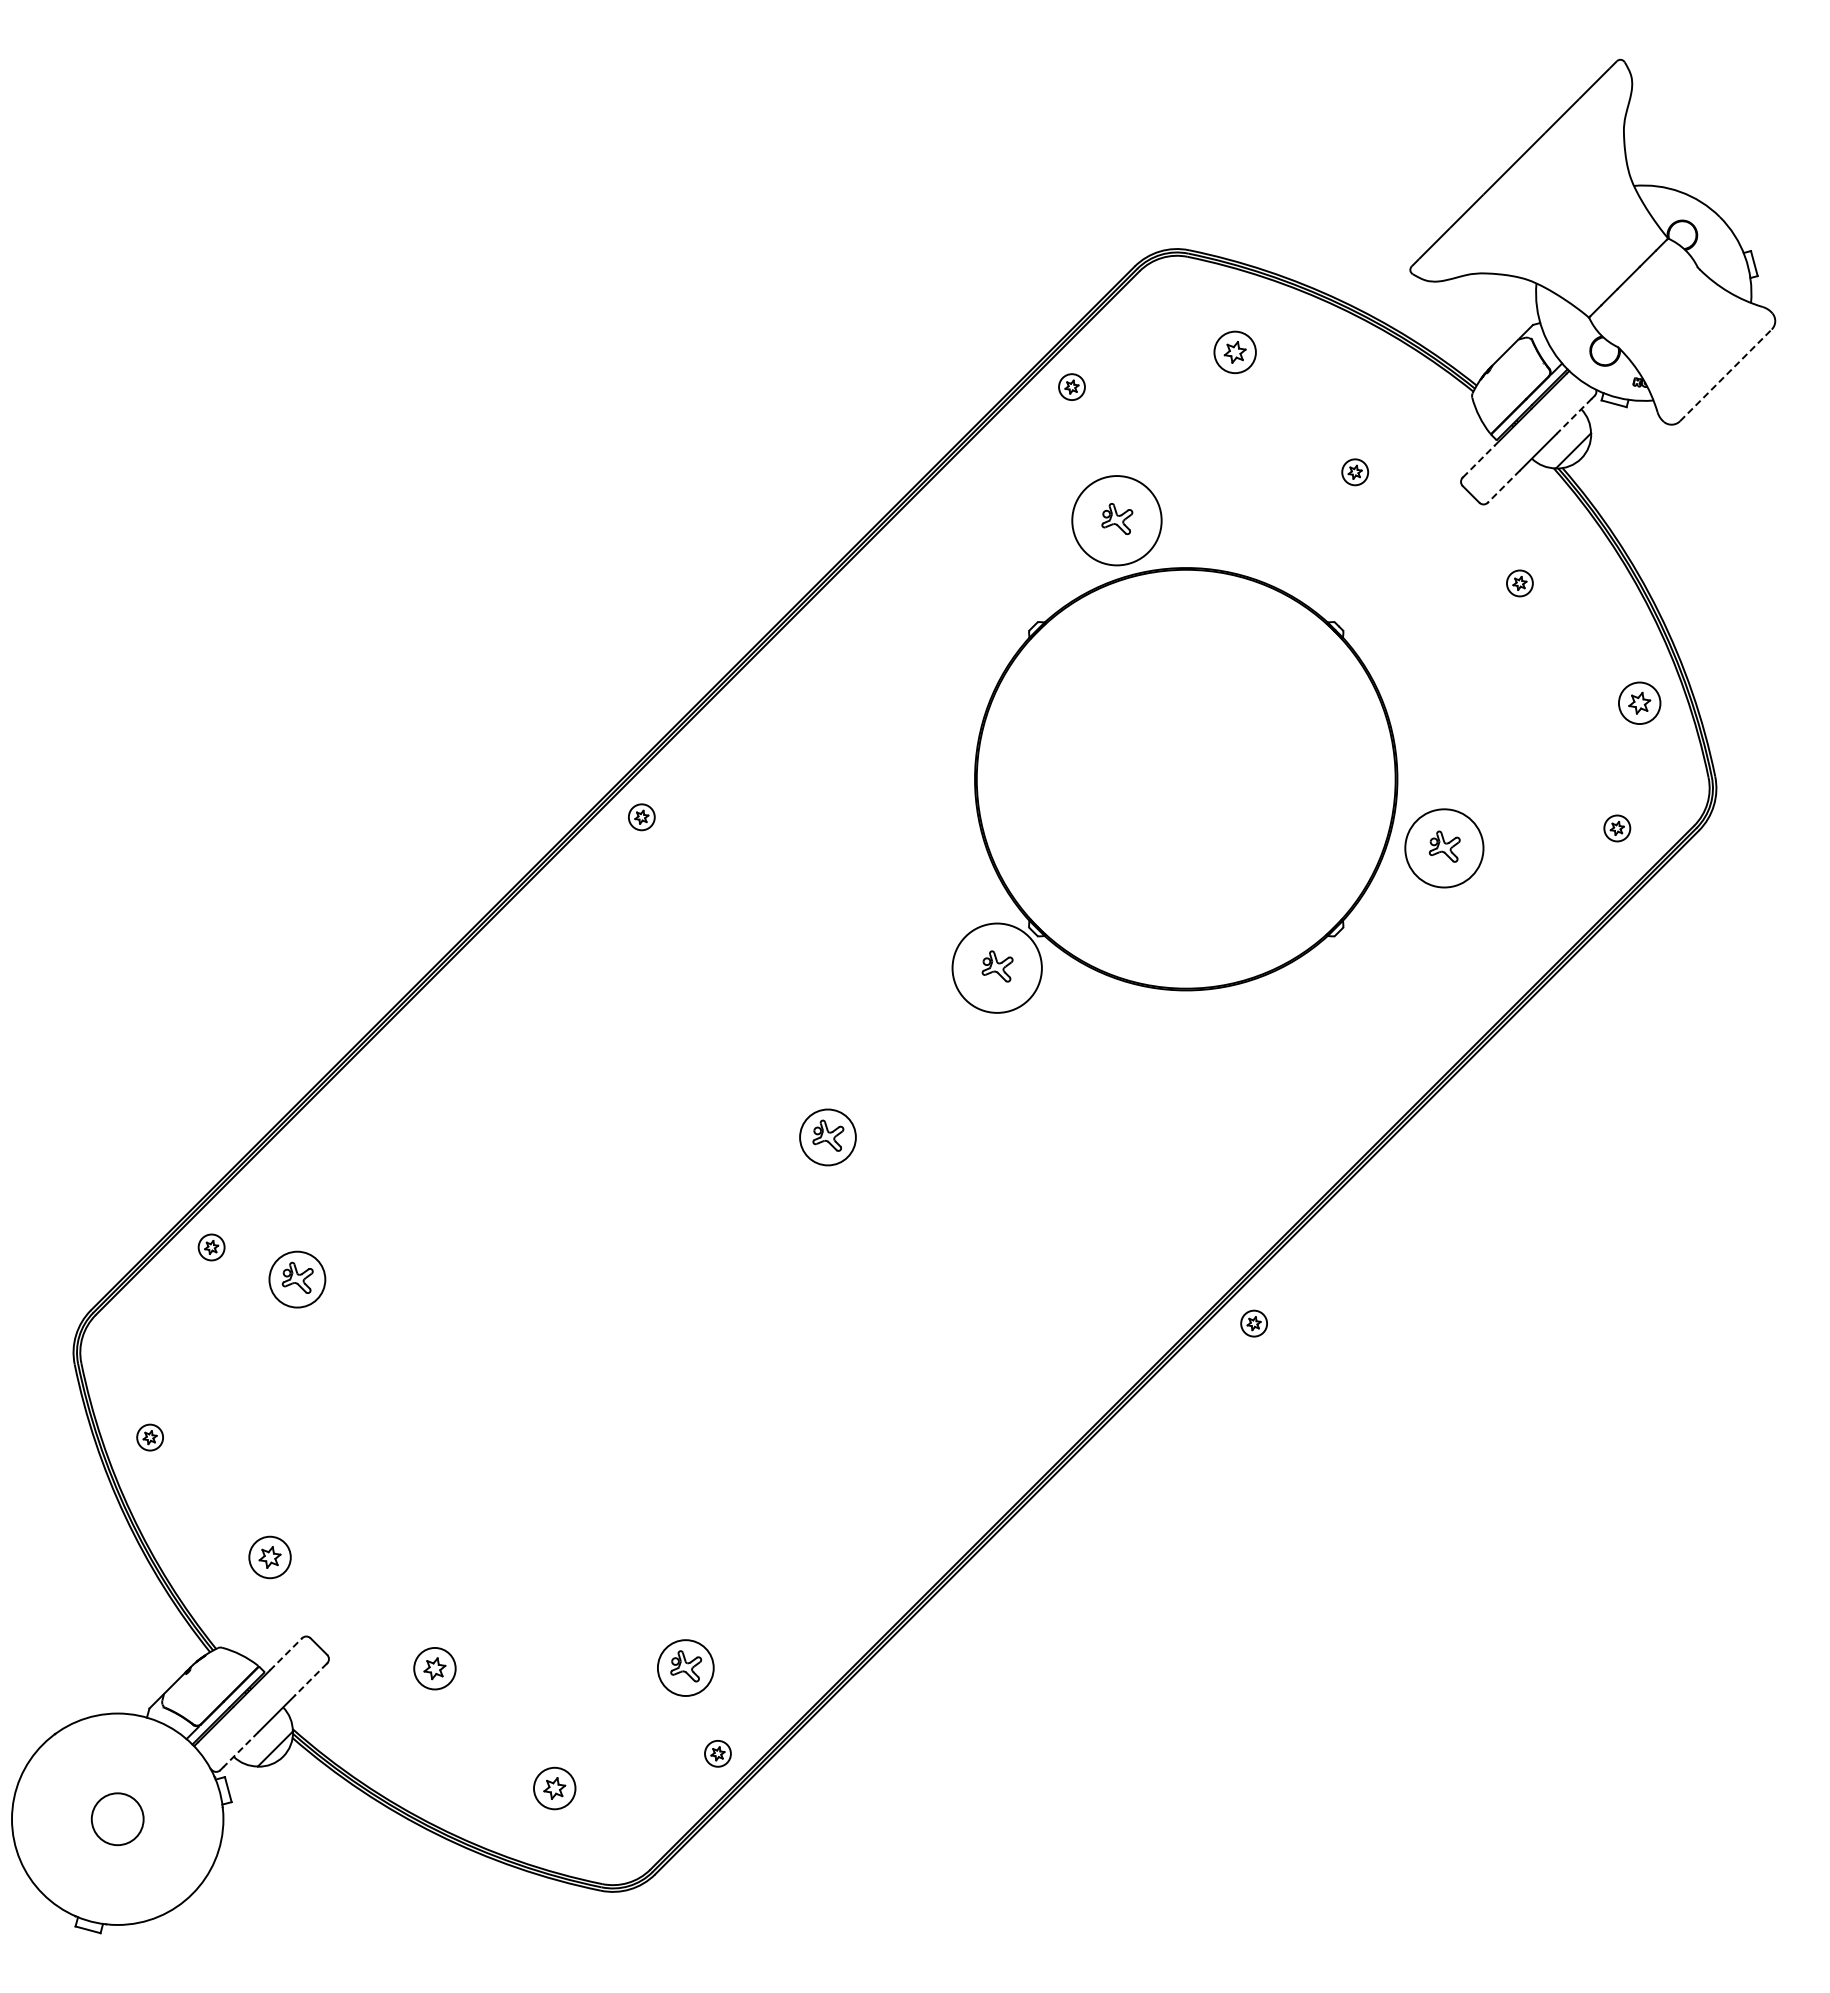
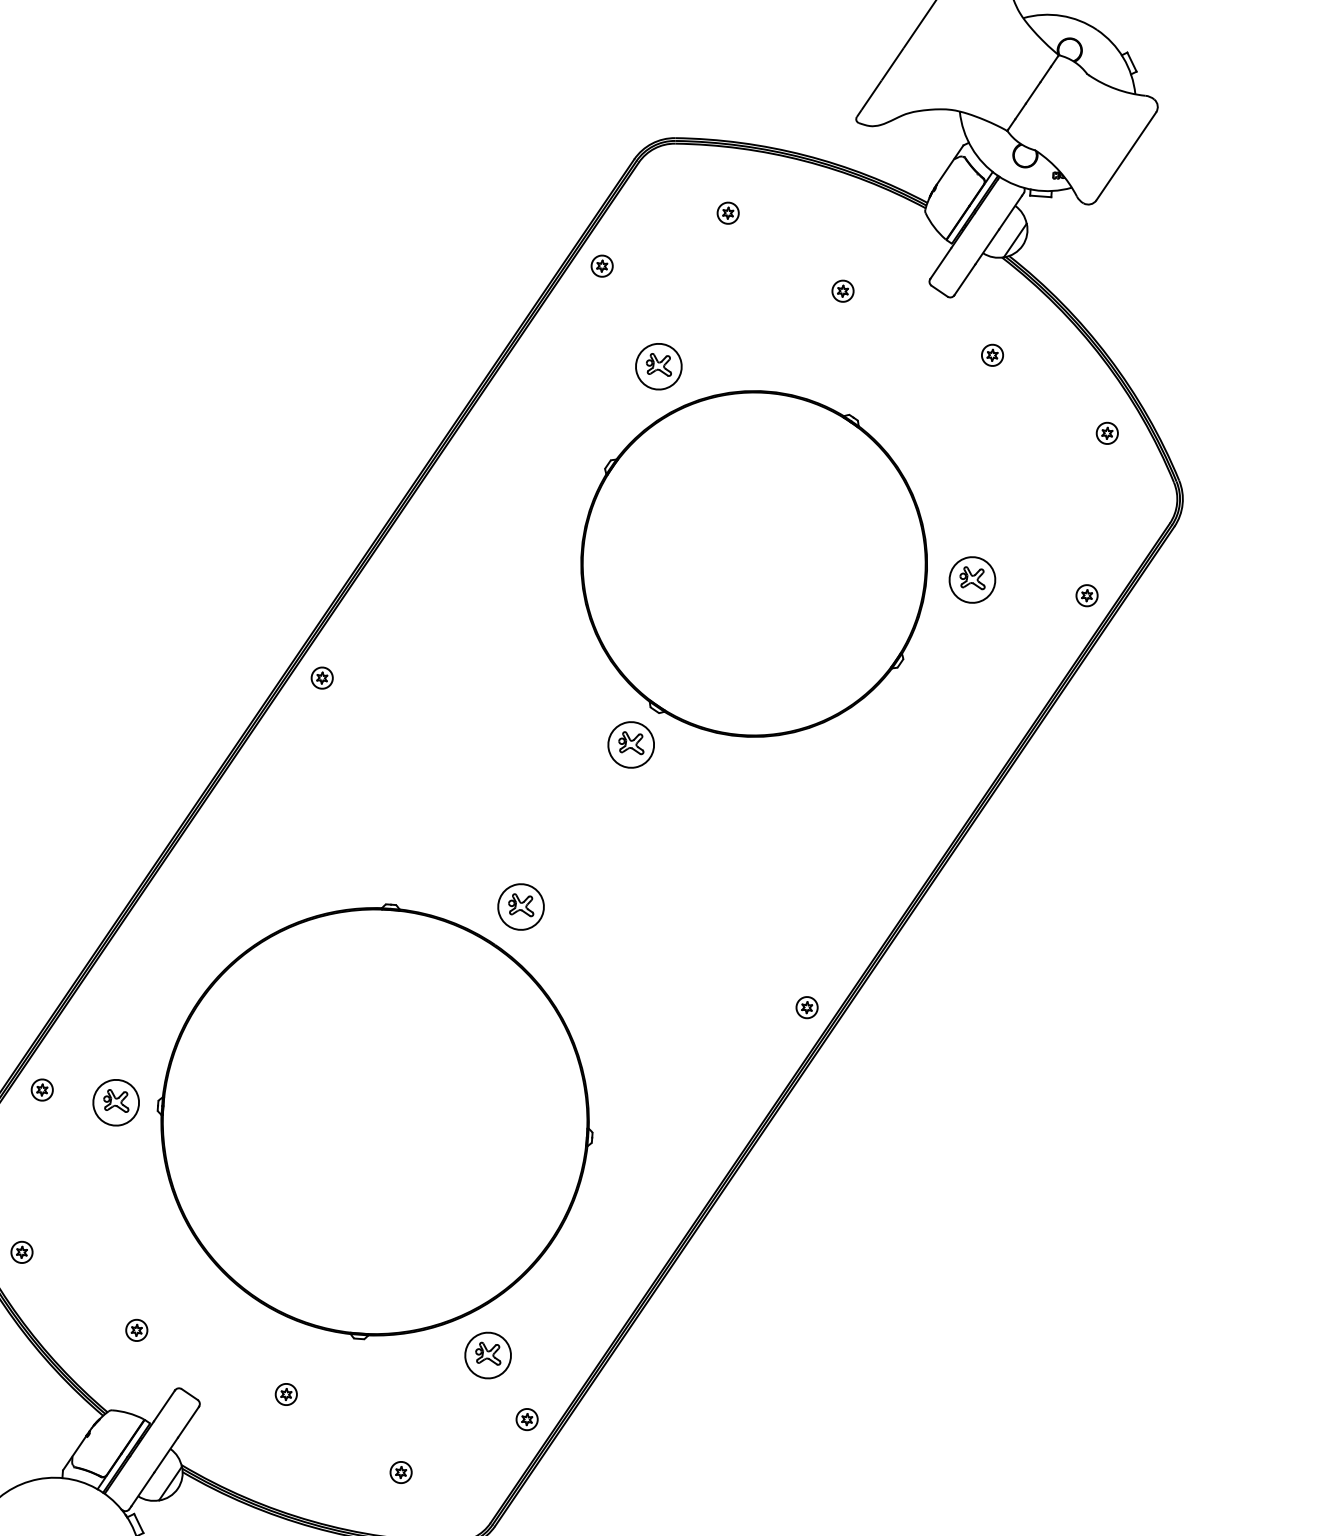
part: (1235, 352) -> (728, 213), size x0.62
line: (1725, 375) -> (1125, 156), dashed -> solid
line: (1574, 416) -> (1010, 212), dashed -> solid
line: (1478, 461) -> (940, 263), dashed -> solid
line: (1504, 486) -> (965, 279), dashed -> solid
circle: (1116, 520) -> (658, 366), size x0.62
part: (1639, 703) -> (1107, 433), size x0.62
part: (1617, 828) -> (1087, 595), moved
circle: (1444, 848) -> (972, 580), size x0.71
circle: (997, 968) -> (631, 745), size x0.62
part: (1253, 1323) -> (806, 1007), moved
part: (603, 1361) -> (374, 1121), added
part: (269, 1557) -> (136, 1330), size x0.62
line: (285, 1654) -> (164, 1406), dashed -> solid
part: (434, 1668) -> (286, 1394), size x0.62
line: (311, 1679) -> (188, 1422), dashed -> solid
line: (240, 1749) -> (142, 1489), dashed -> solid
part: (554, 1788) -> (401, 1472), size x0.62

